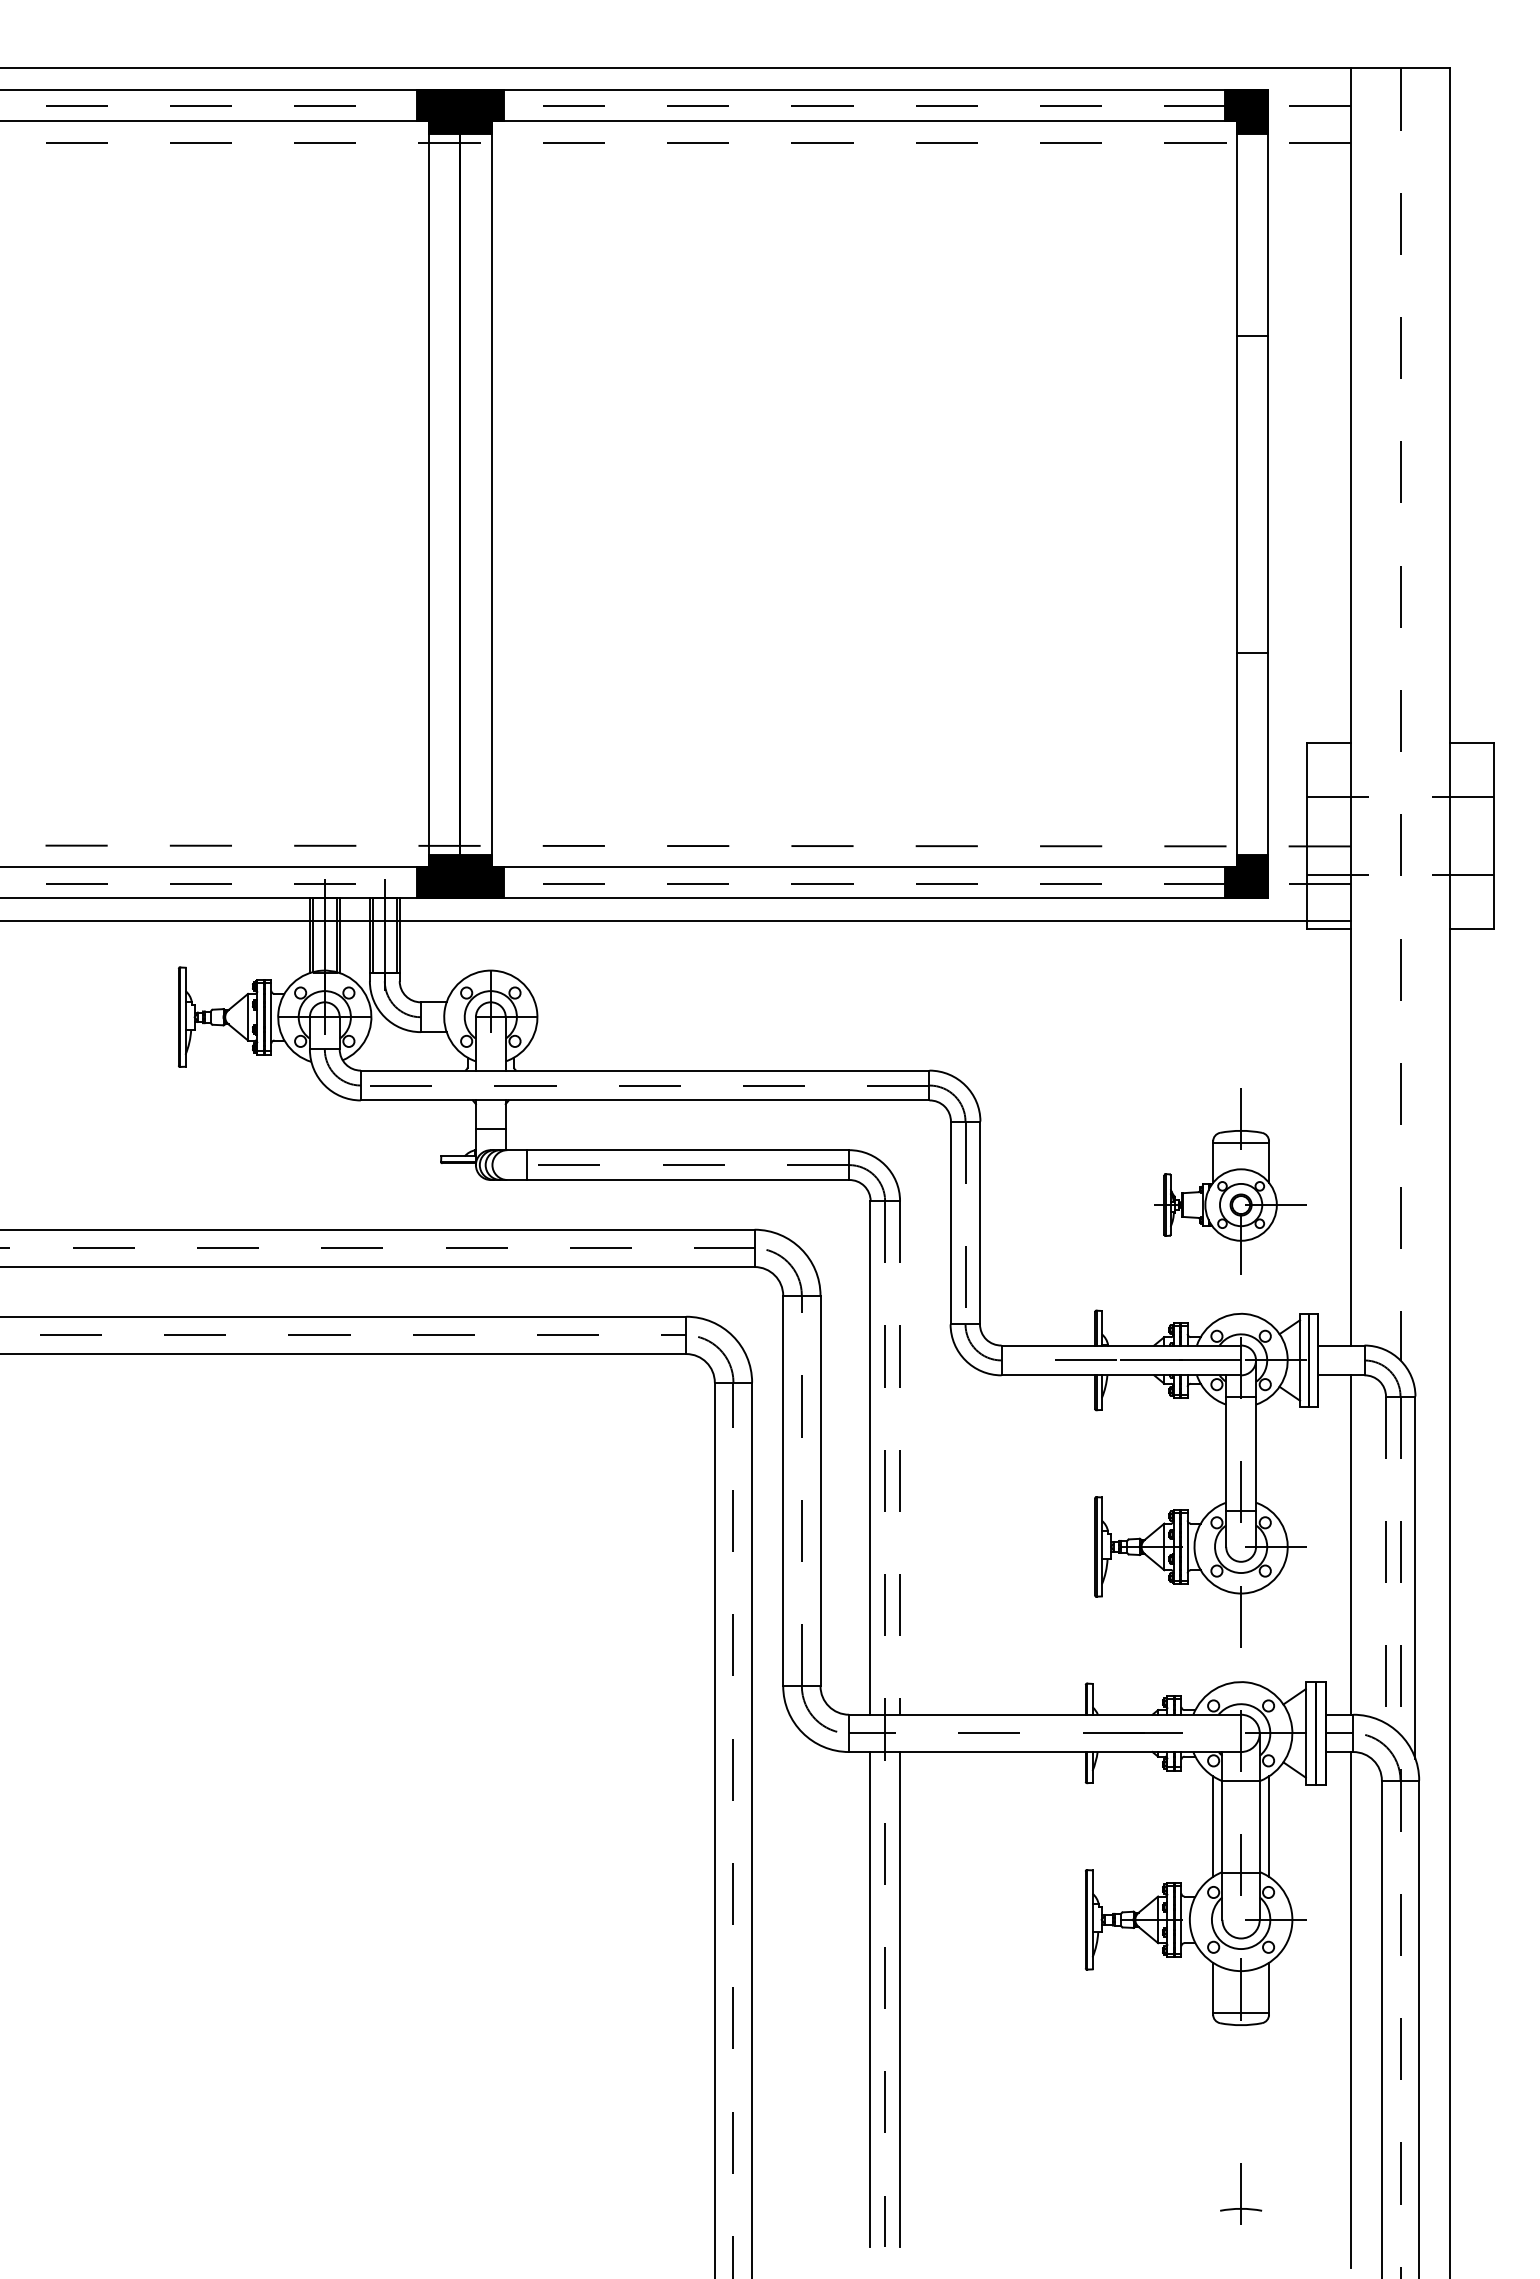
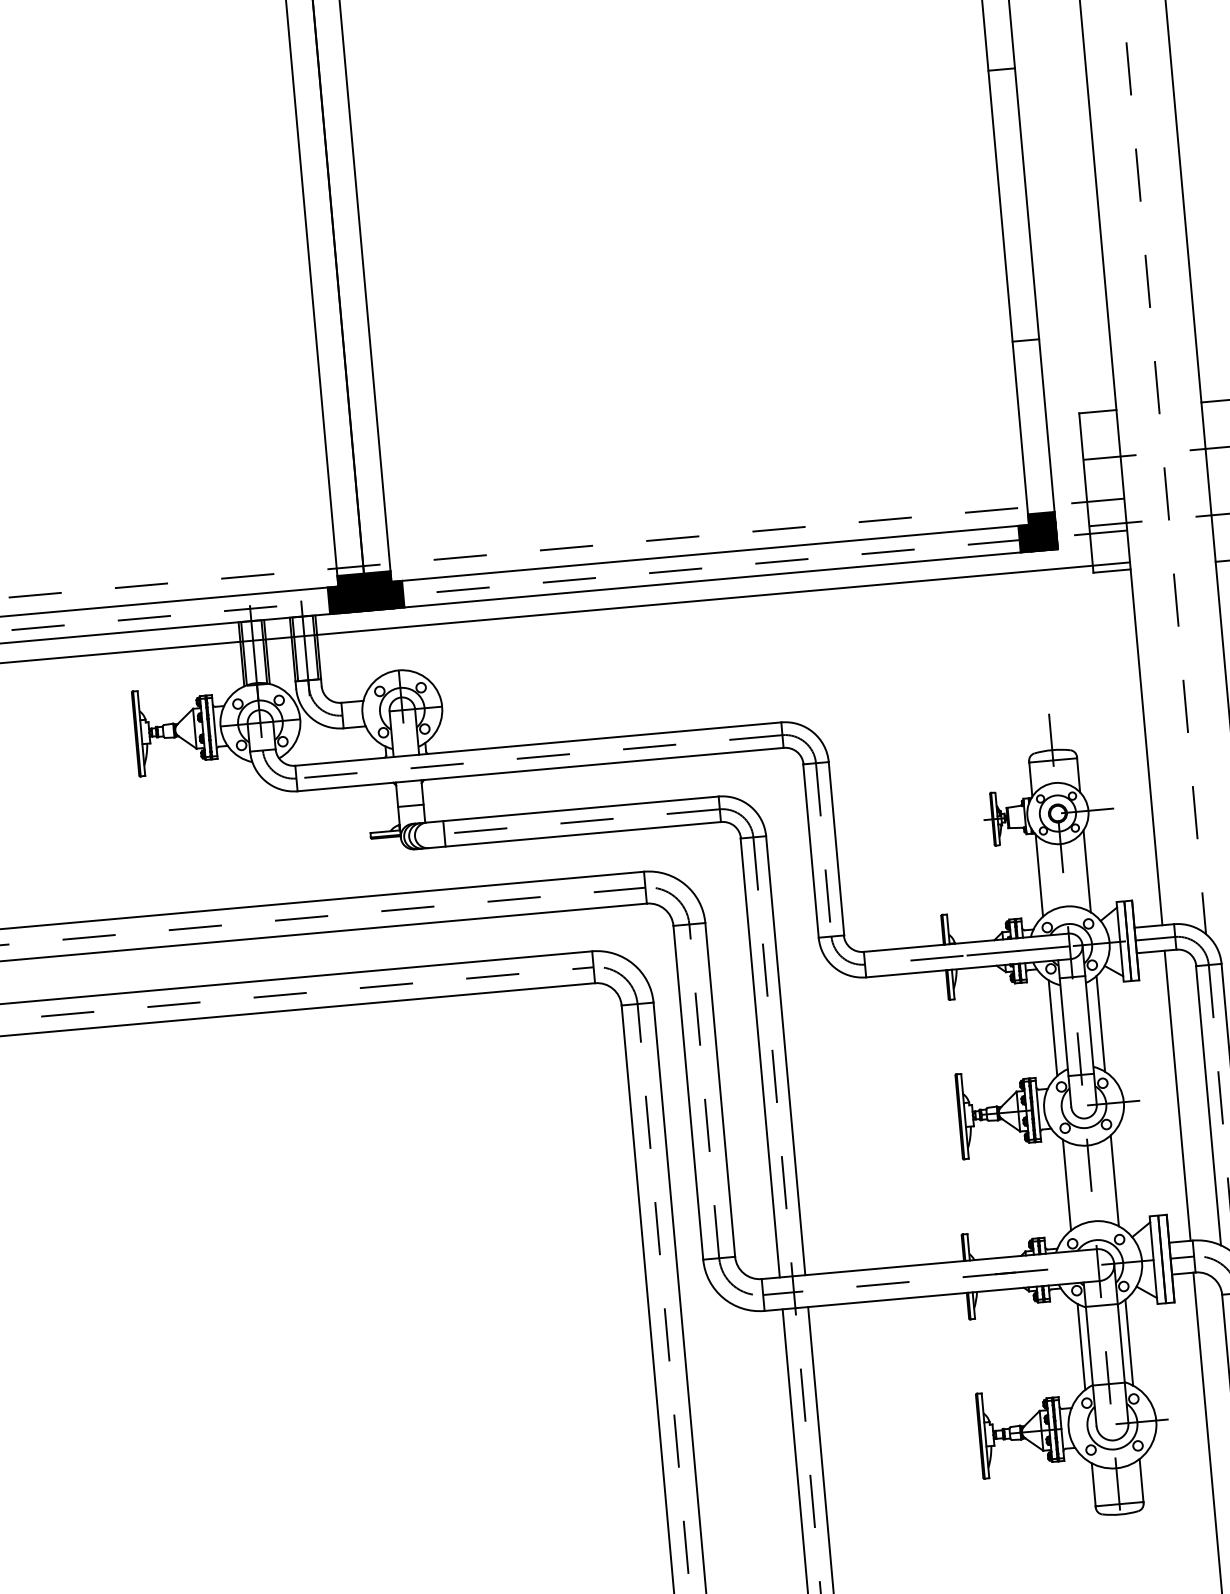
line: (1213, 1275) -> (1039, 875), added
line: (1269, 1275) -> (1087, 871), added
line: (1341, 1360) -> (1155, 938), added
line: (1213, 1453) -> (1053, 1028), added
line: (1269, 1453) -> (1101, 1023), added
line: (900, 1457) -> (786, 1055), dashed -> solid
line: (1385, 1560) -> (1208, 1106), dashed -> solid
line: (1213, 1637) -> (1067, 1185), added
line: (1269, 1637) -> (1115, 1180), added

